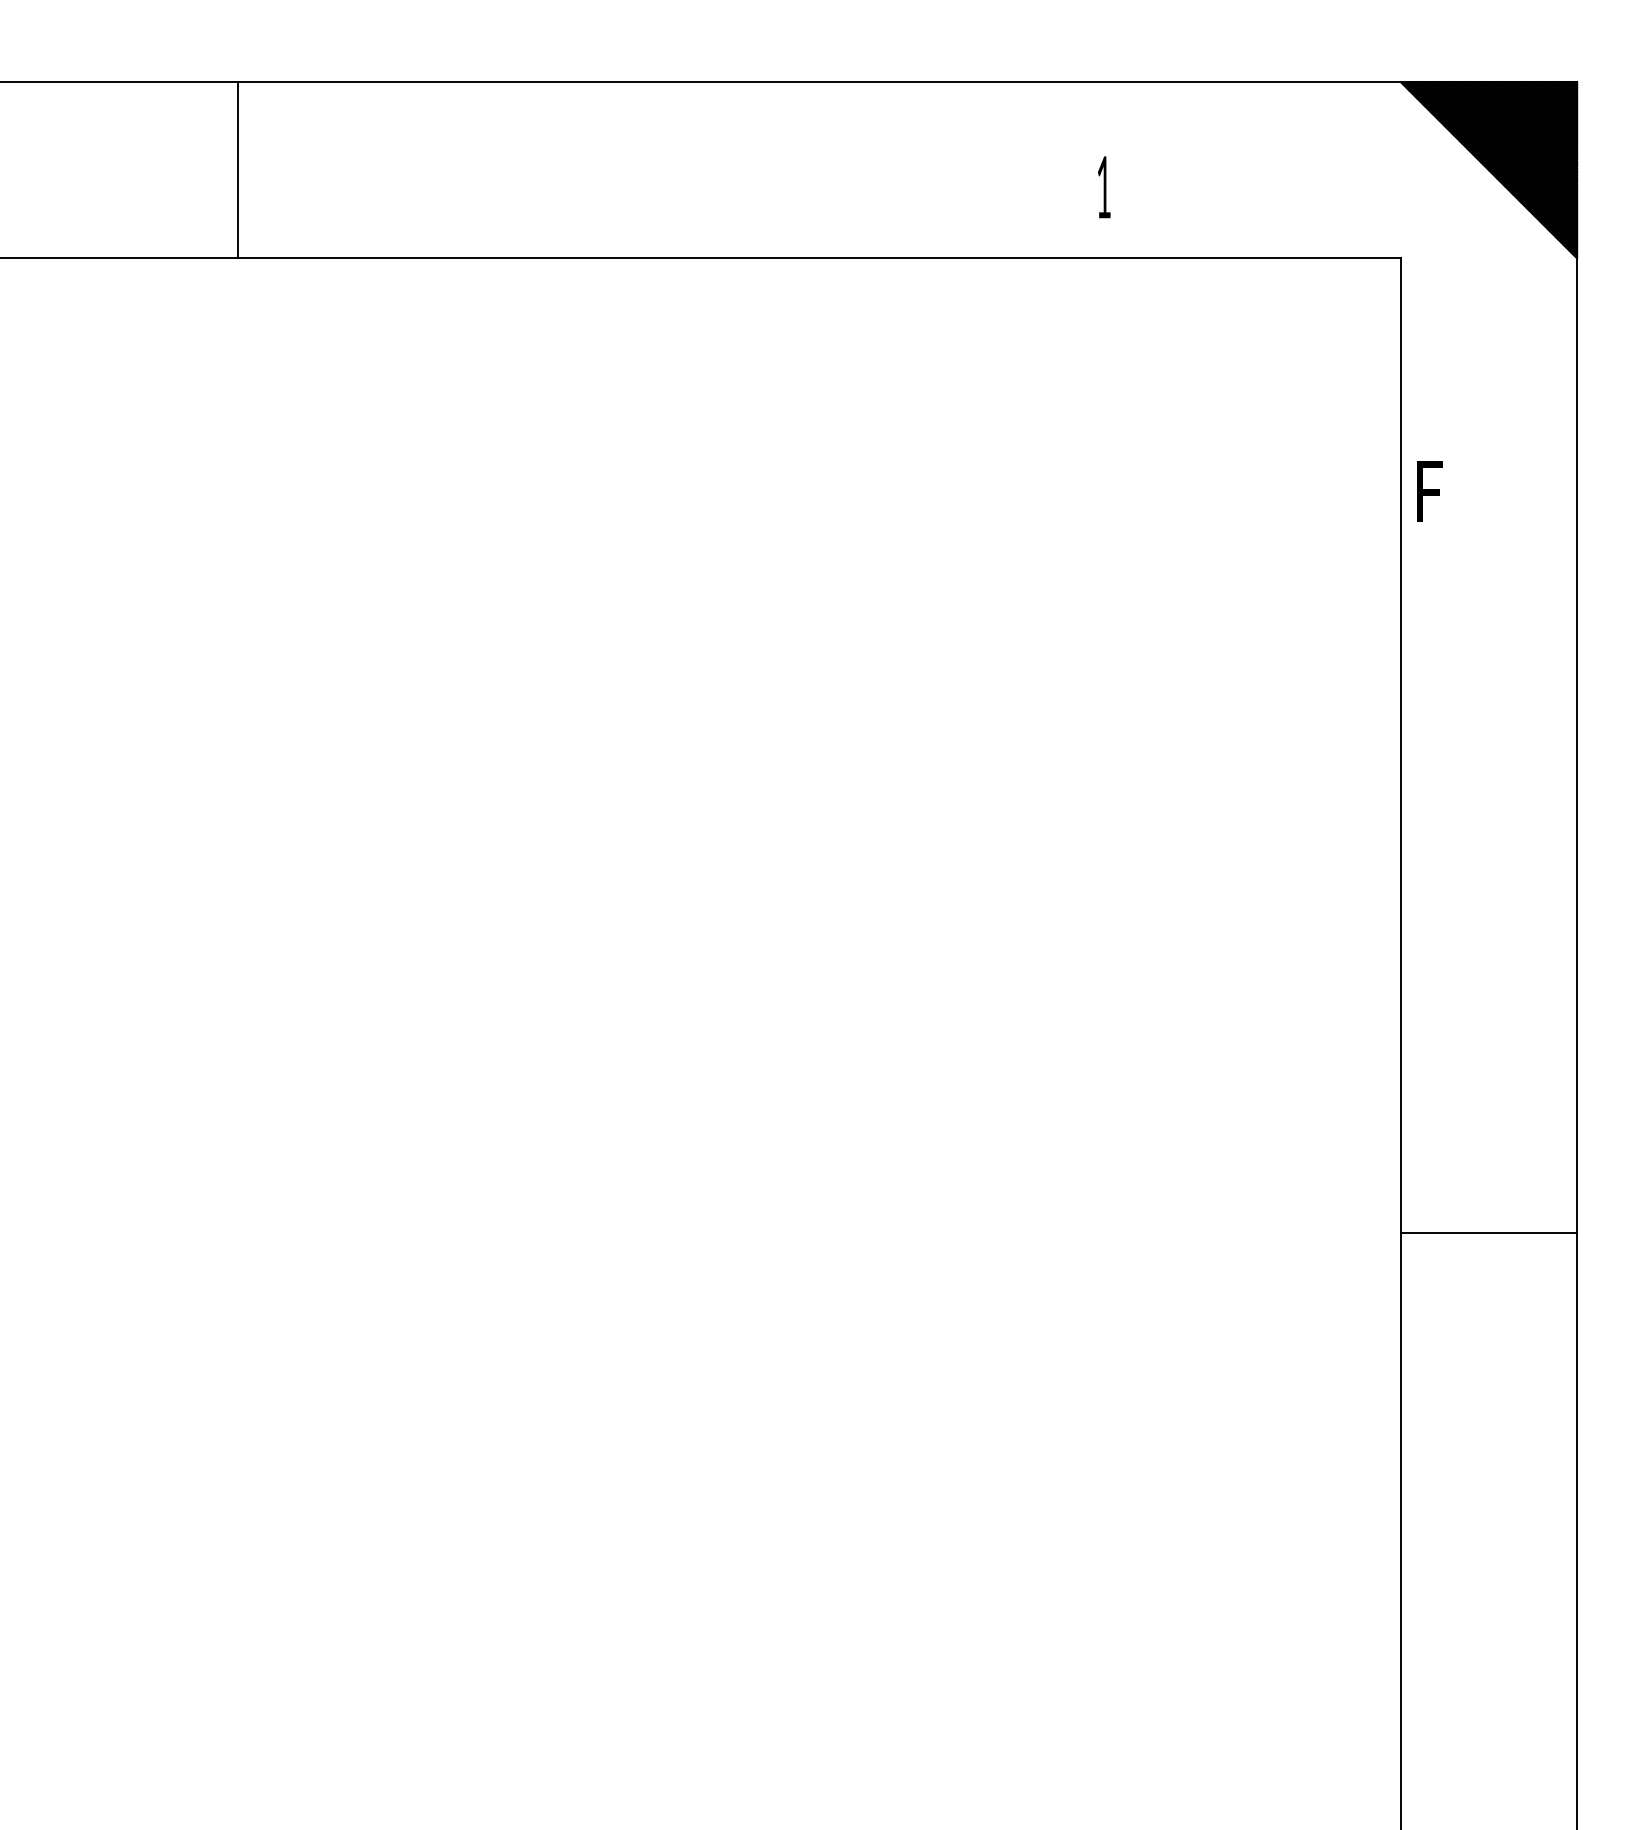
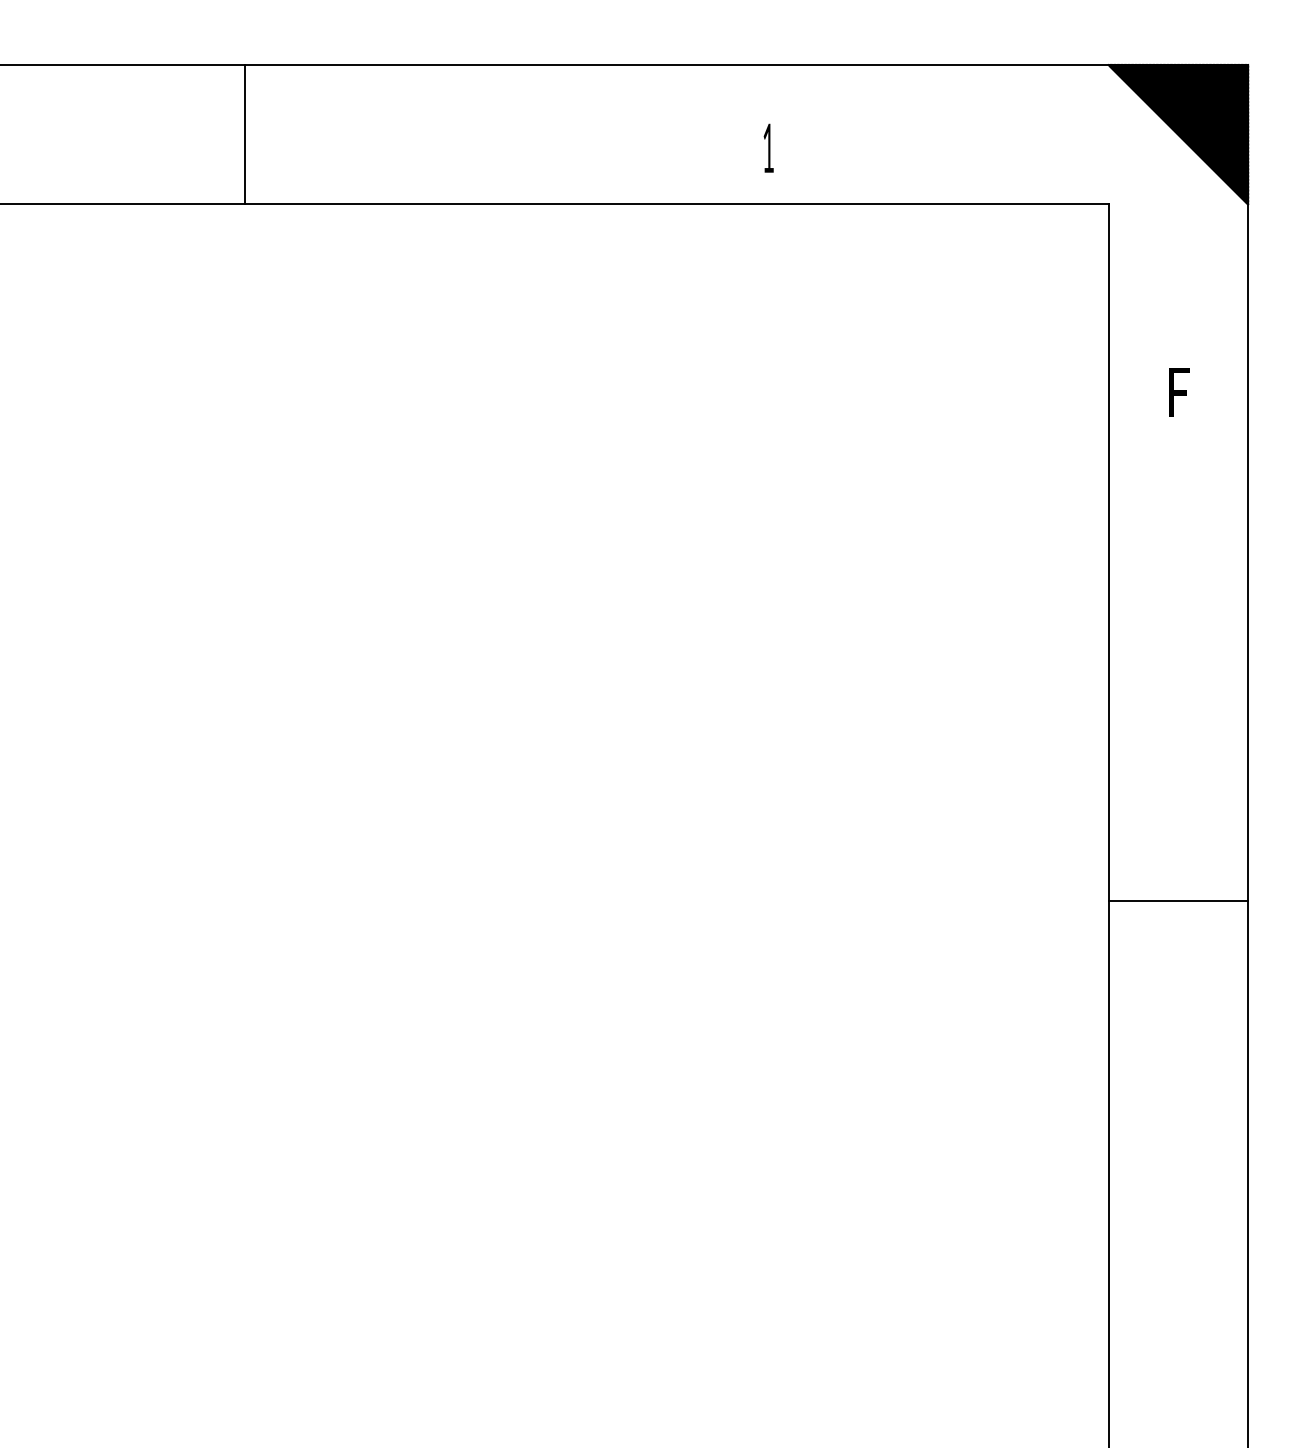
line: (237, 170) -> (244, 134), moved
text: (1104, 187) -> (768, 148), moved
text: (1429, 491) -> (1178, 392), moved
line: (1489, 1233) -> (1178, 901), moved

